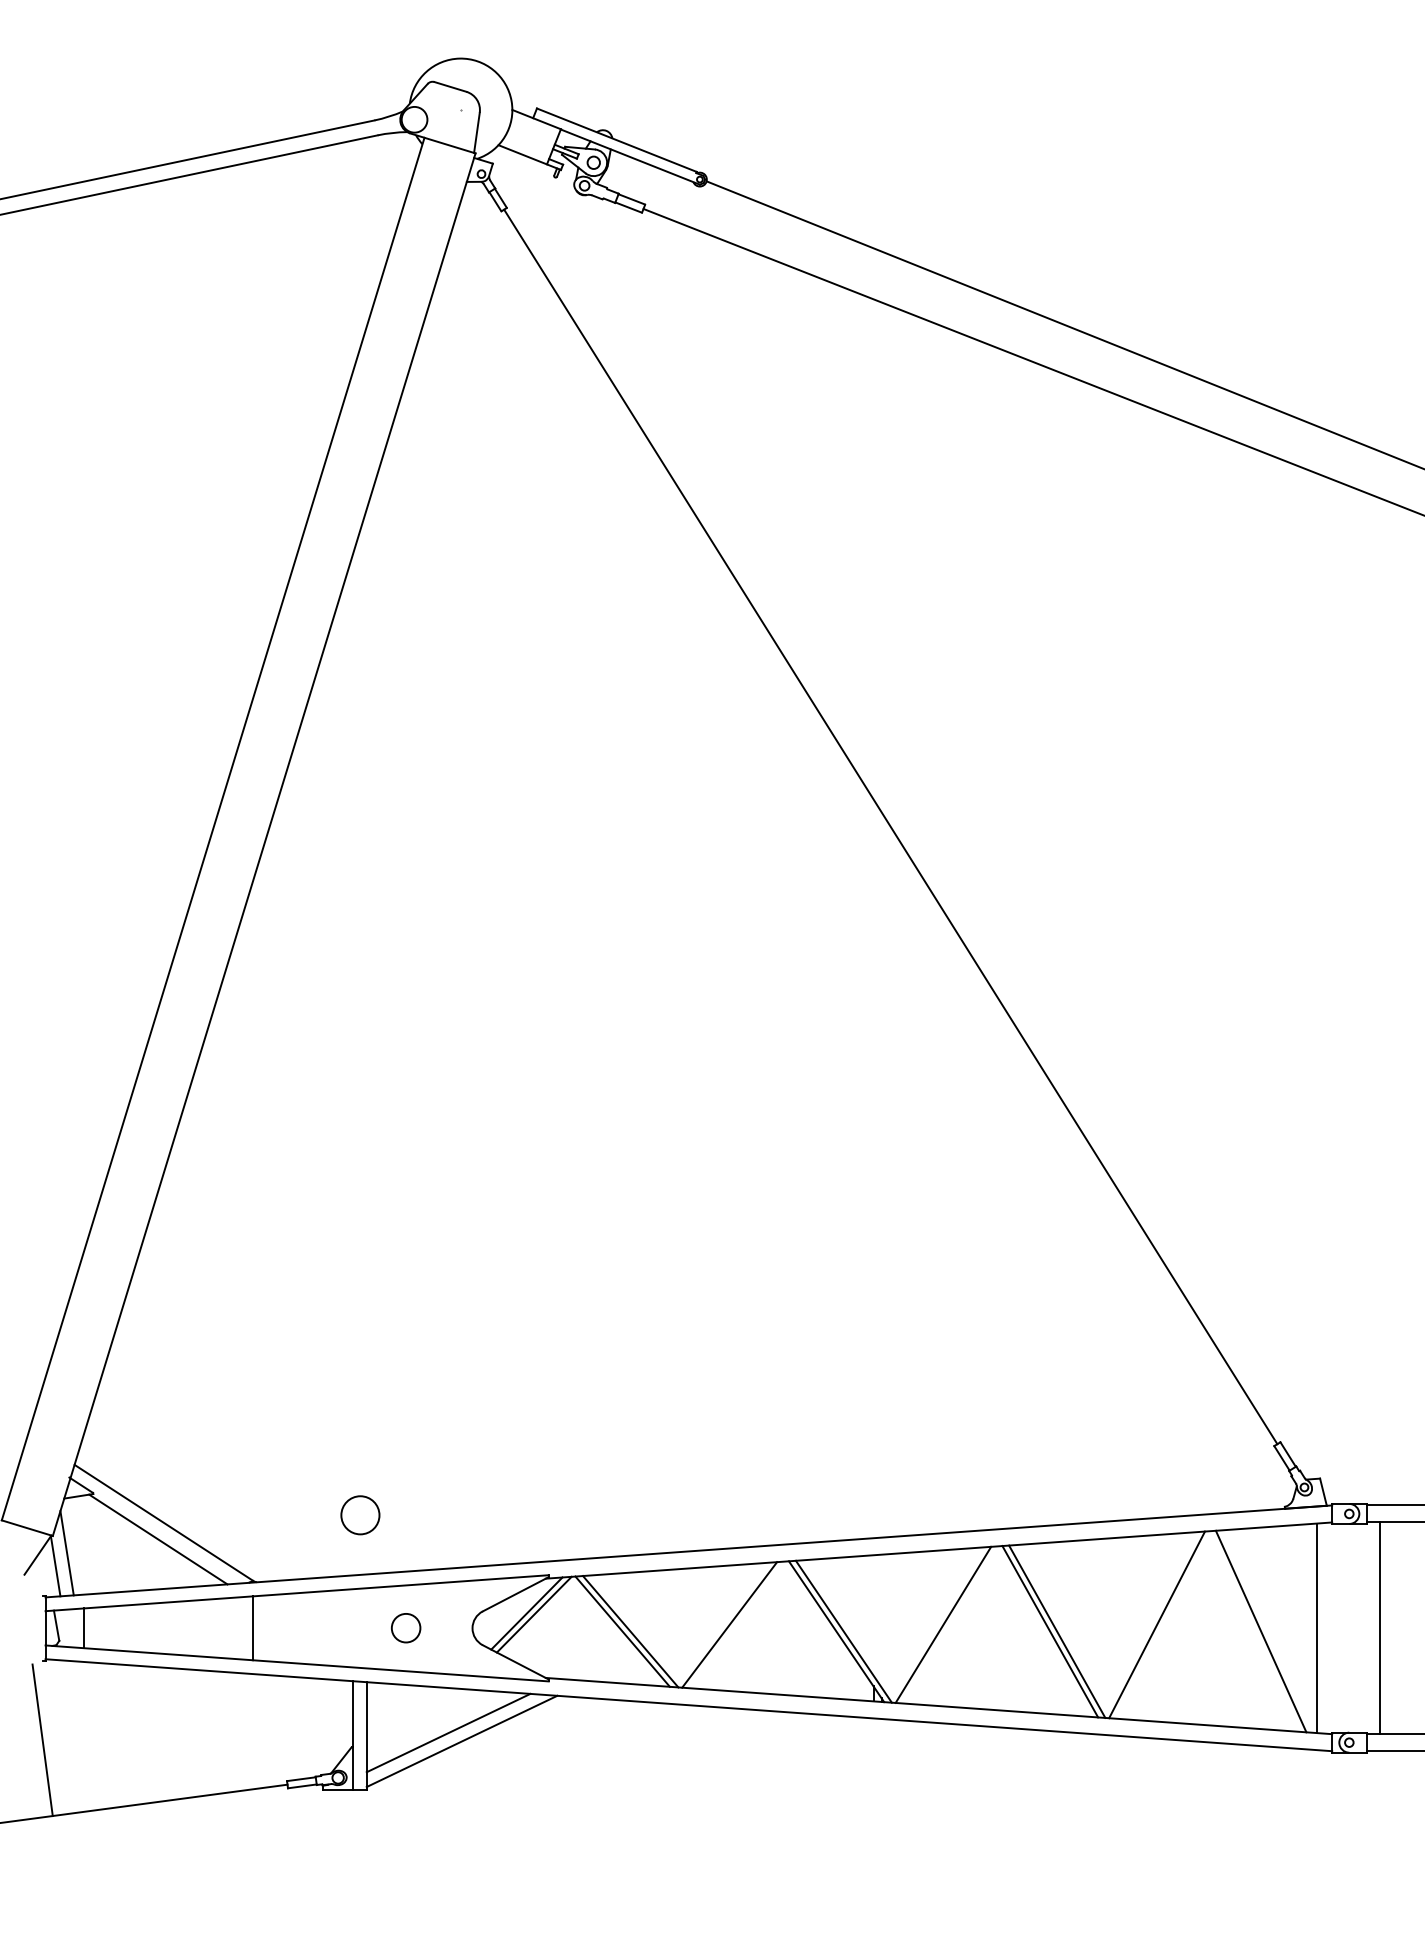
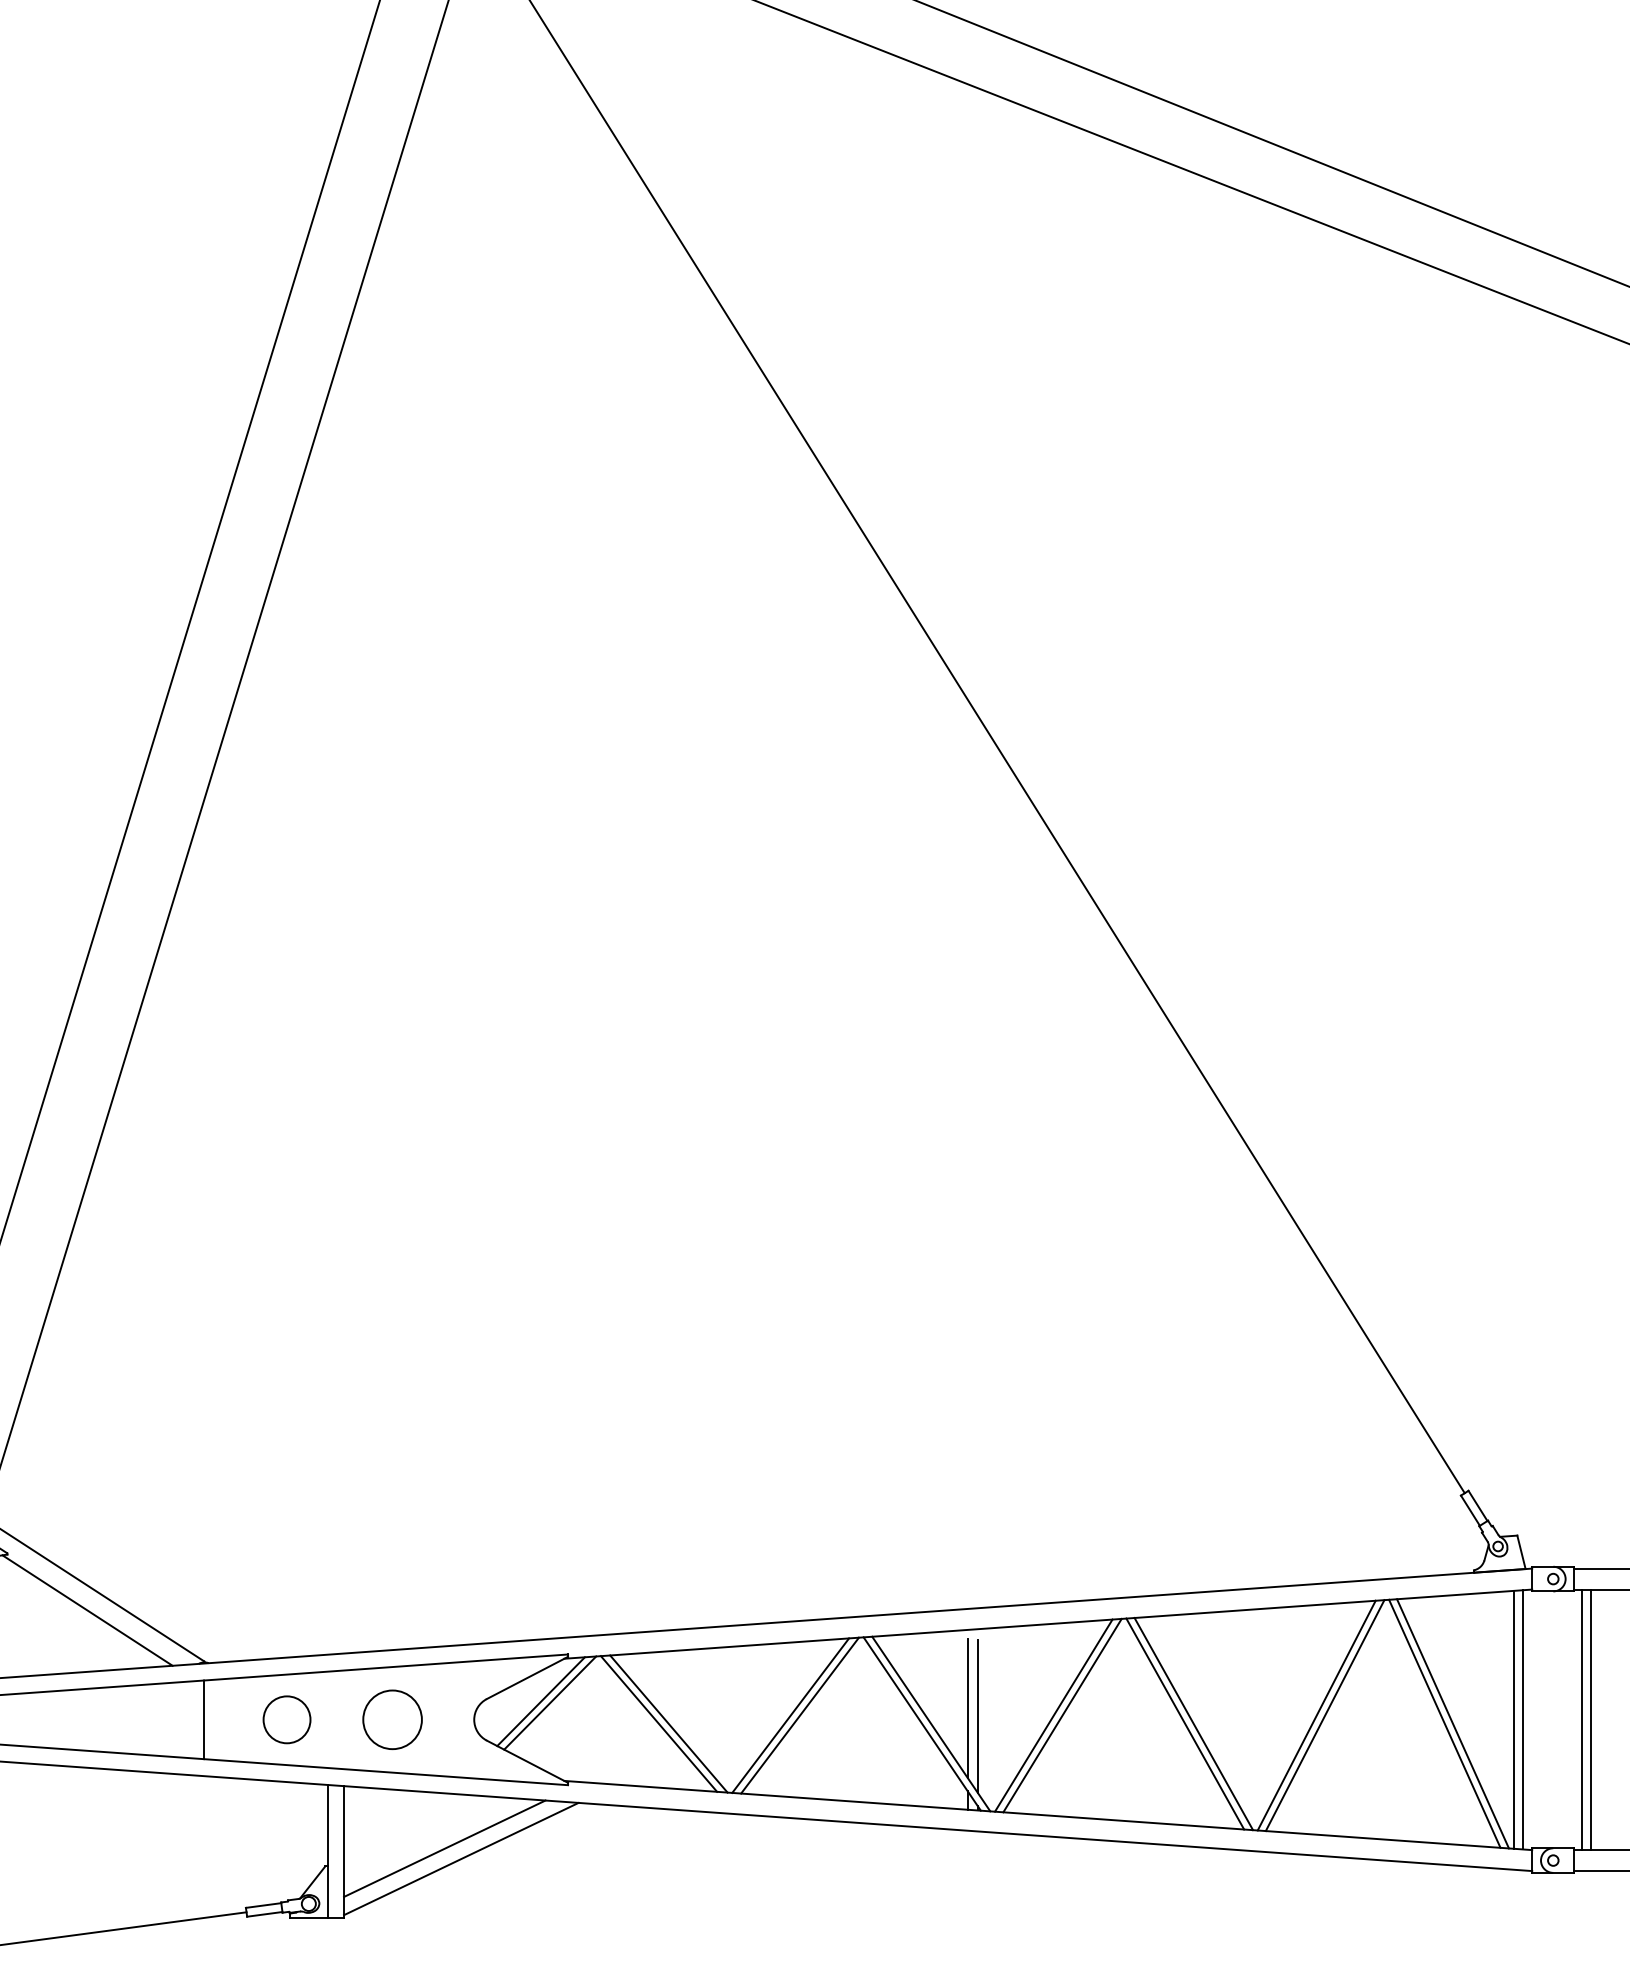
circle: (360, 1515) -> (287, 1720), moved
line: (873, 1618) -> (967, 1707), added
line: (737, 1624) -> (800, 1715), added
line: (950, 1624) -> (1062, 1715), added
line: (1163, 1624) -> (1324, 1715), added
line: (881, 1625) -> (977, 1716), added
circle: (405, 1627) -> (391, 1718), size x1.67
line: (1324, 1628) -> (1522, 1720), added
line: (1372, 1628) -> (1581, 1720), added
line: (1267, 1631) -> (1452, 1723), added

